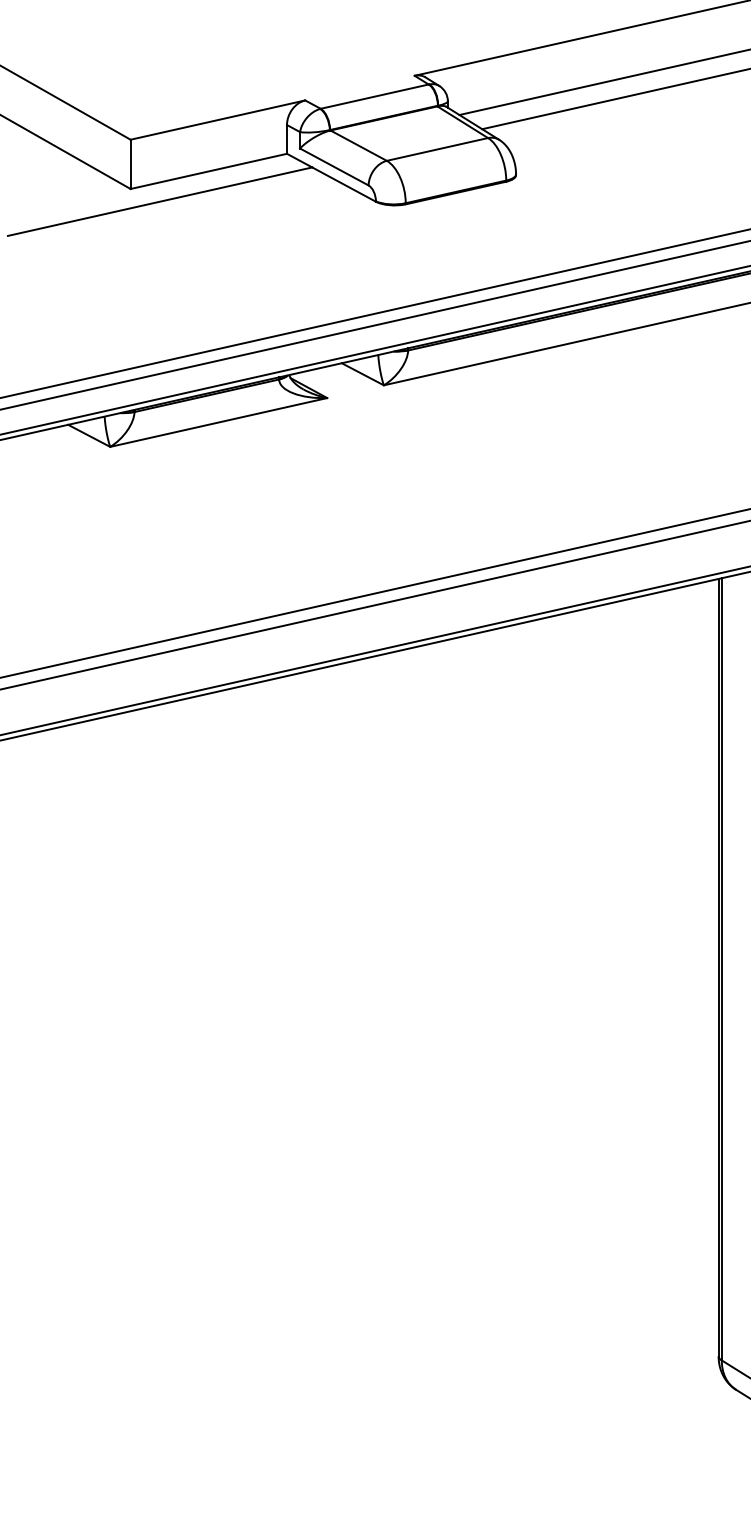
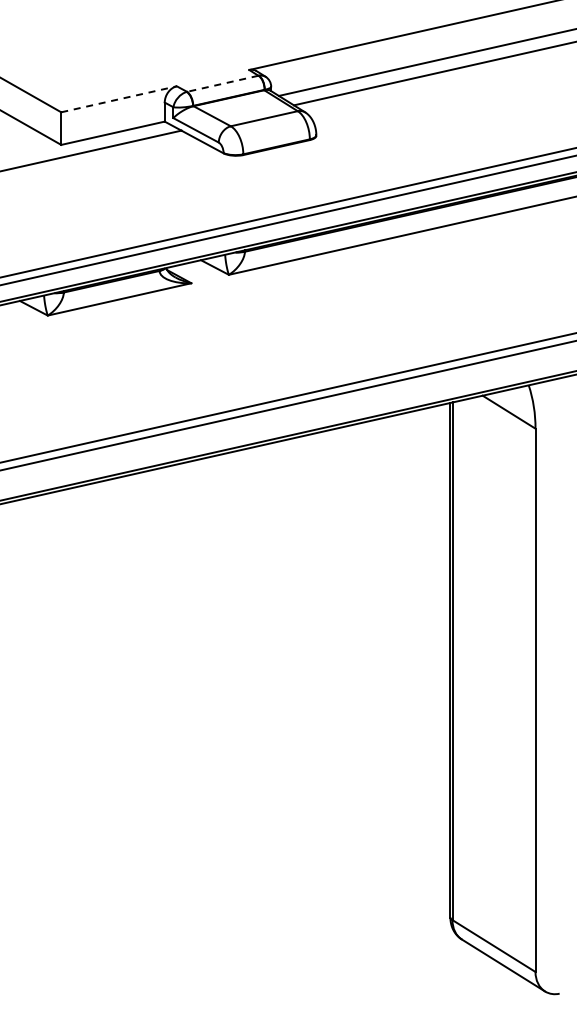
line: (374, 96) -> (222, 83), solid -> dashed
line: (218, 120) -> (119, 99), solid -> dashed

